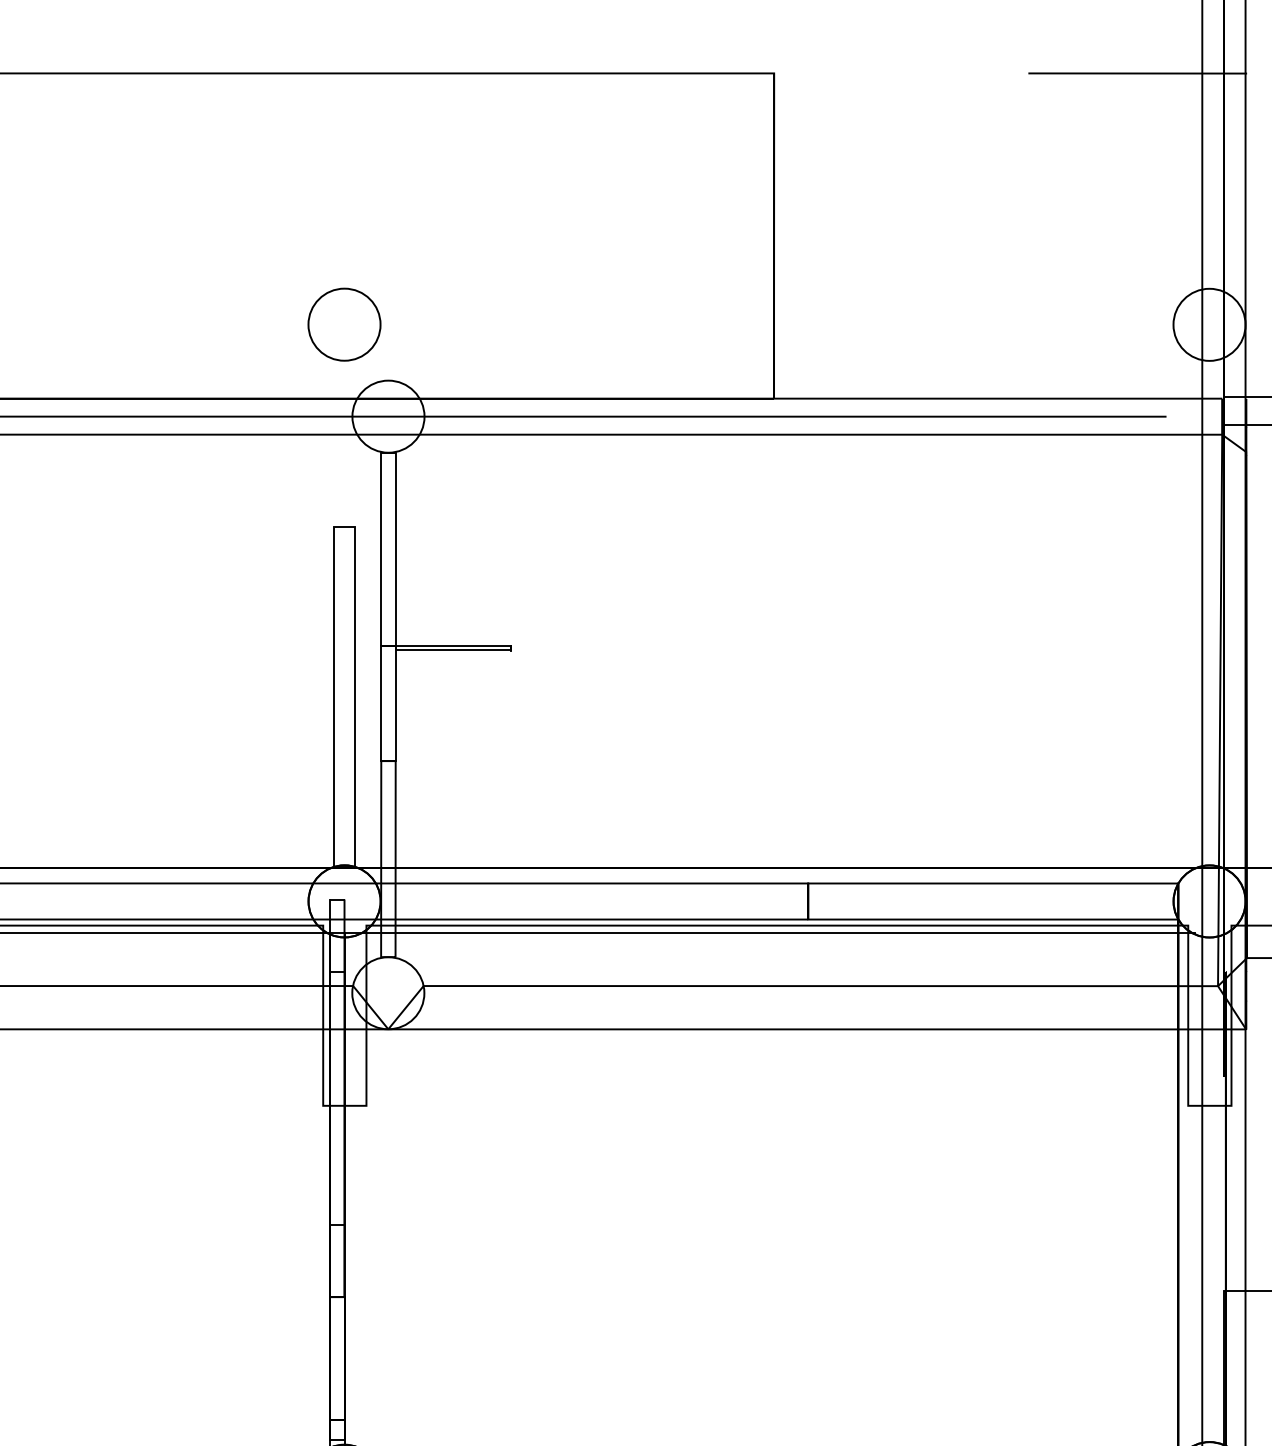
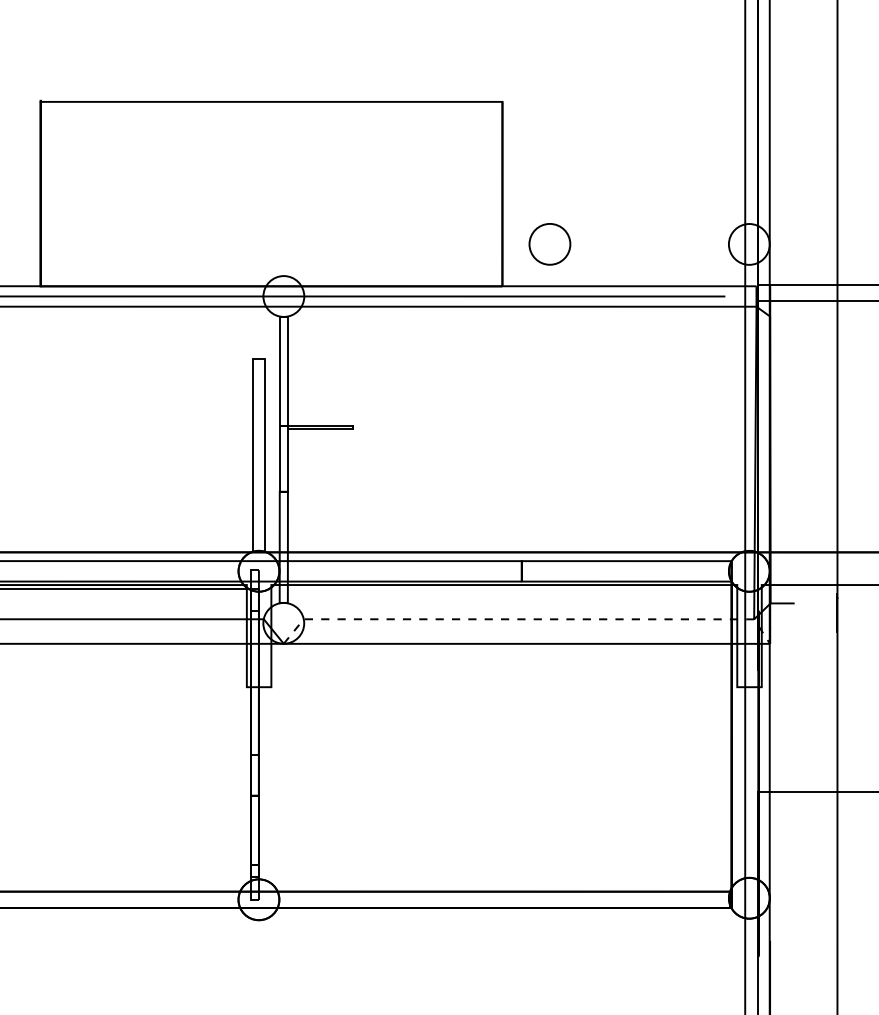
line: (1137, 72) -> (708, 101), removed
circle: (343, 324) -> (549, 244), moved
line: (770, 933) -> (500, 589), removed
line: (819, 986) -> (528, 619), solid -> dashed

